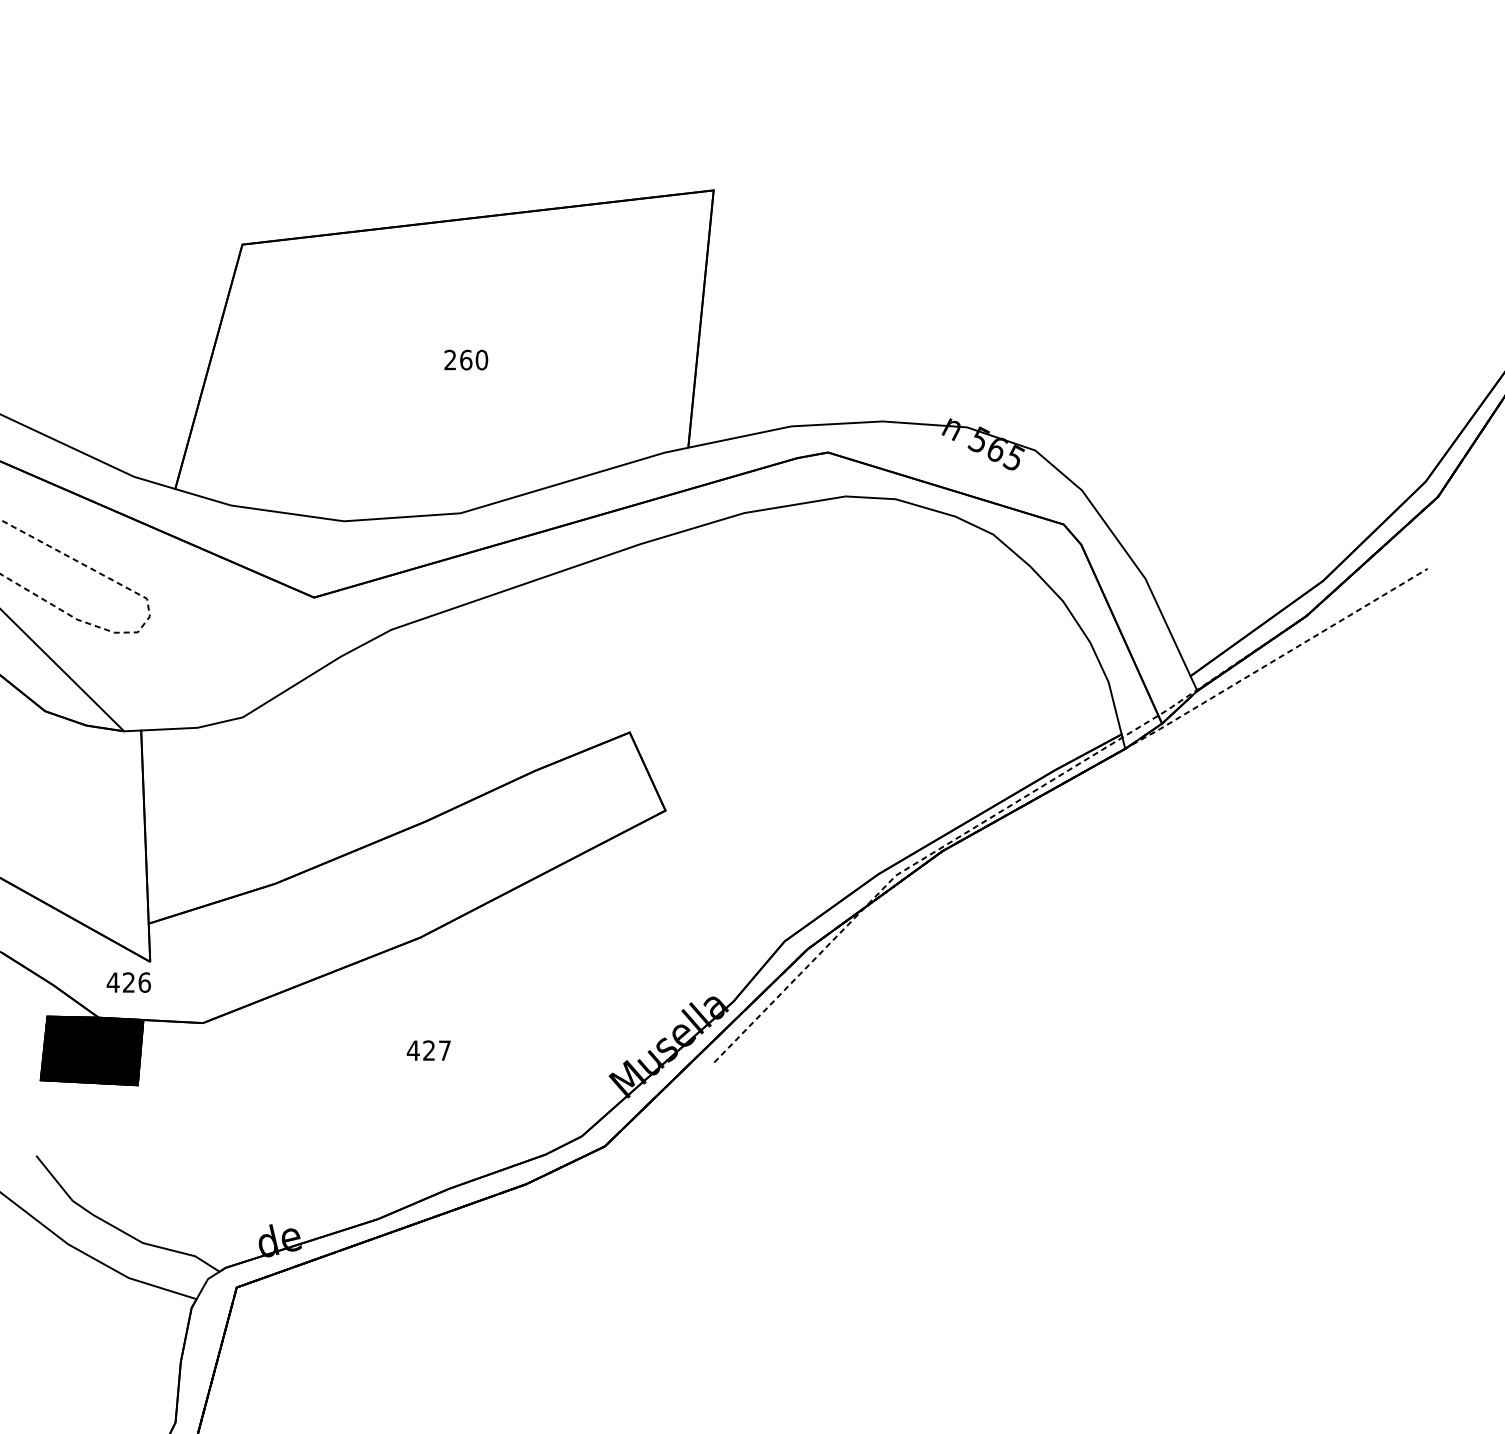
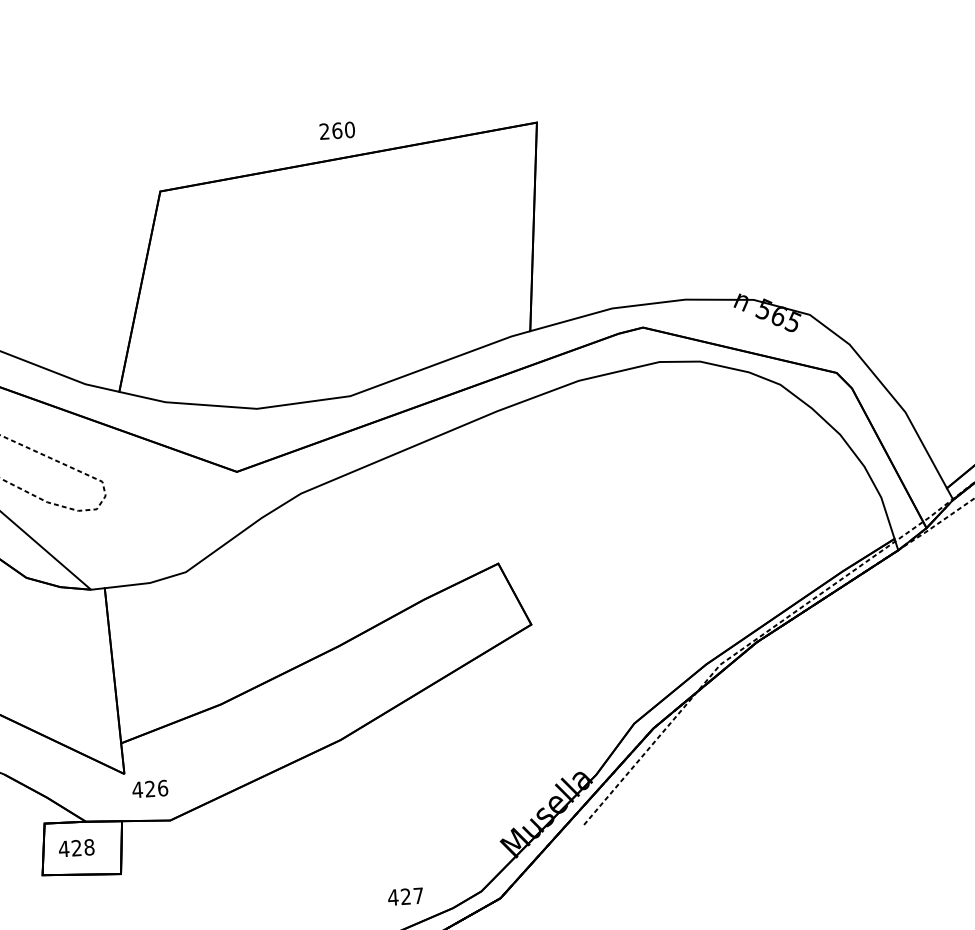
text: (466, 359) -> (337, 130), moved
text: (128, 982) -> (149, 789), moved
fill: (91, 1050) -> (81, 848), removed
text: (428, 1050) -> (405, 896), moved

